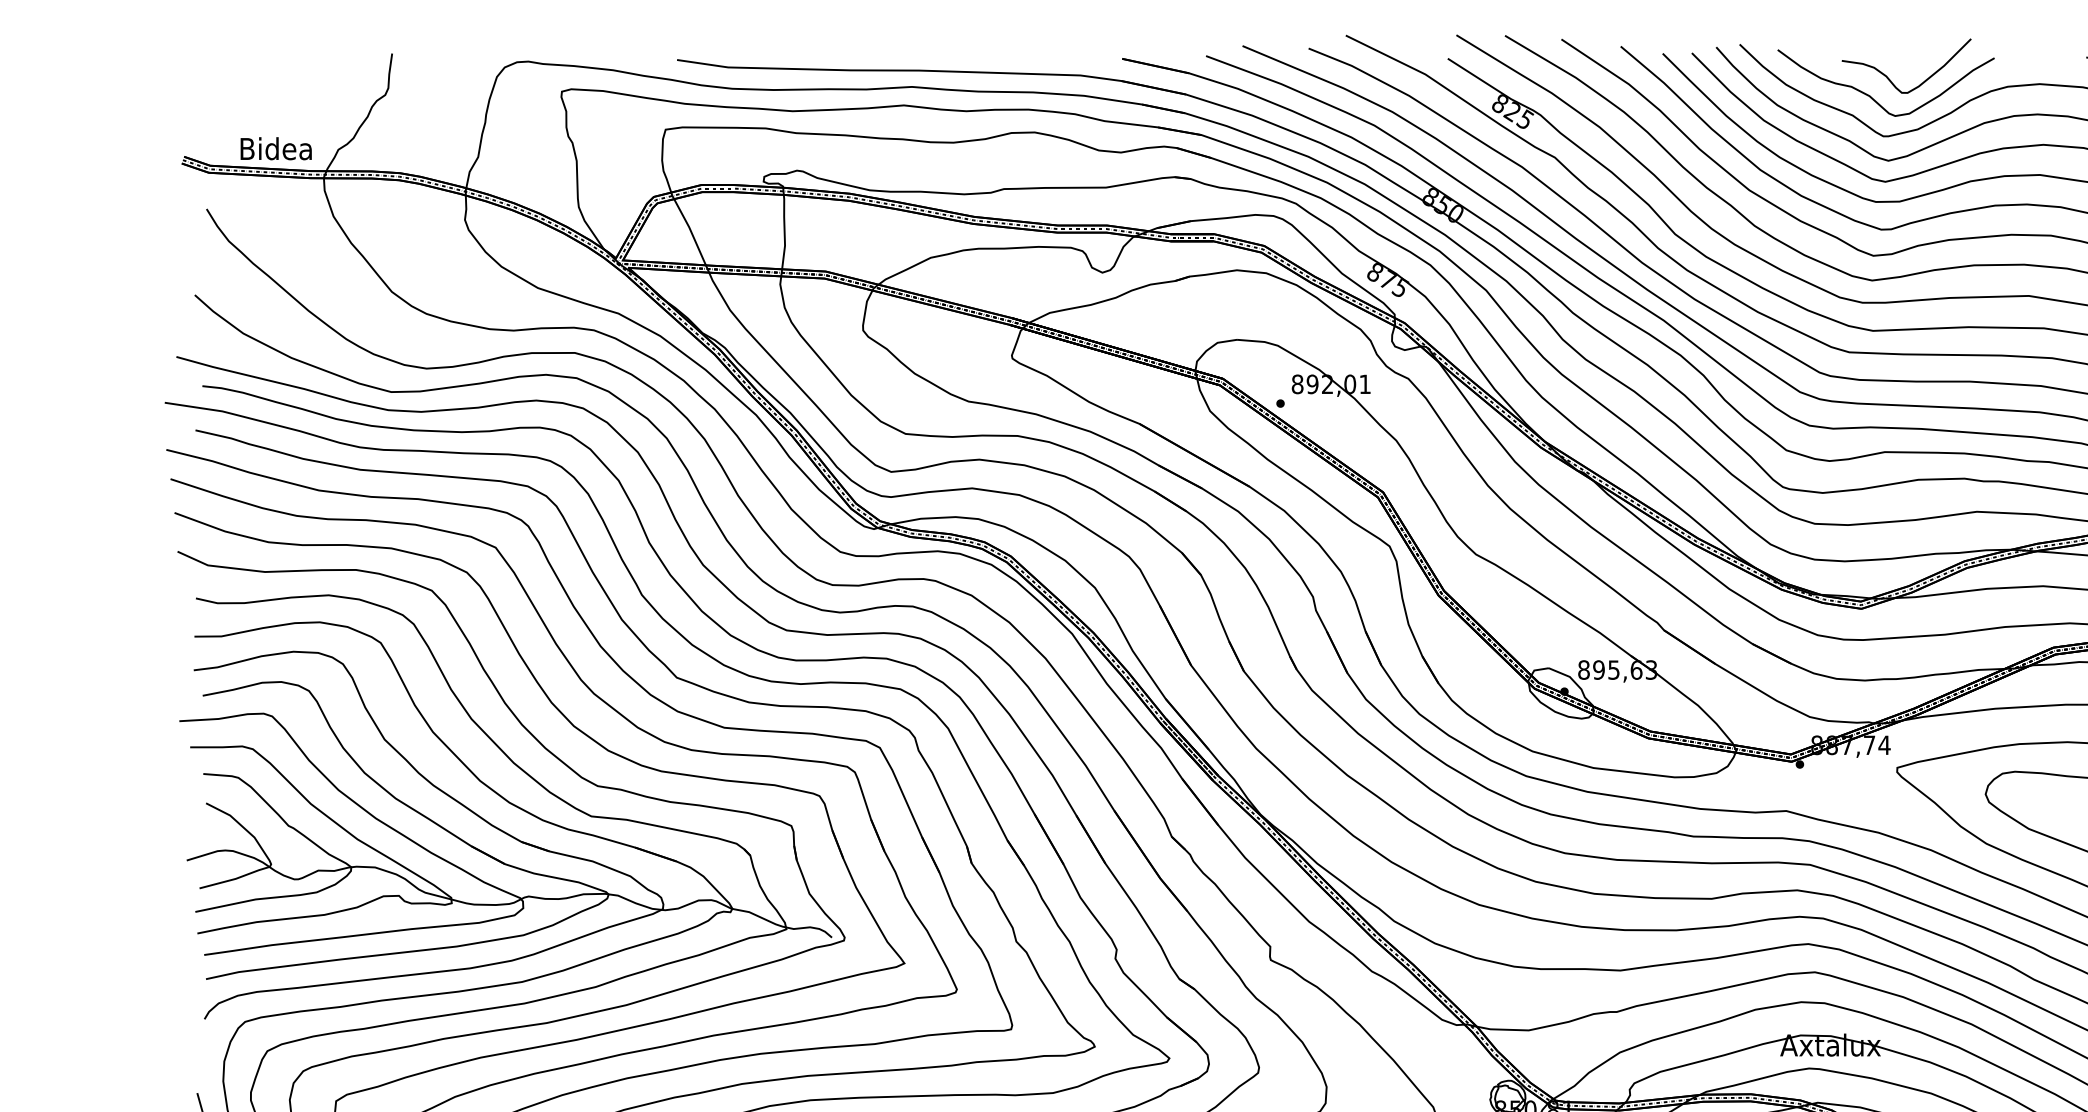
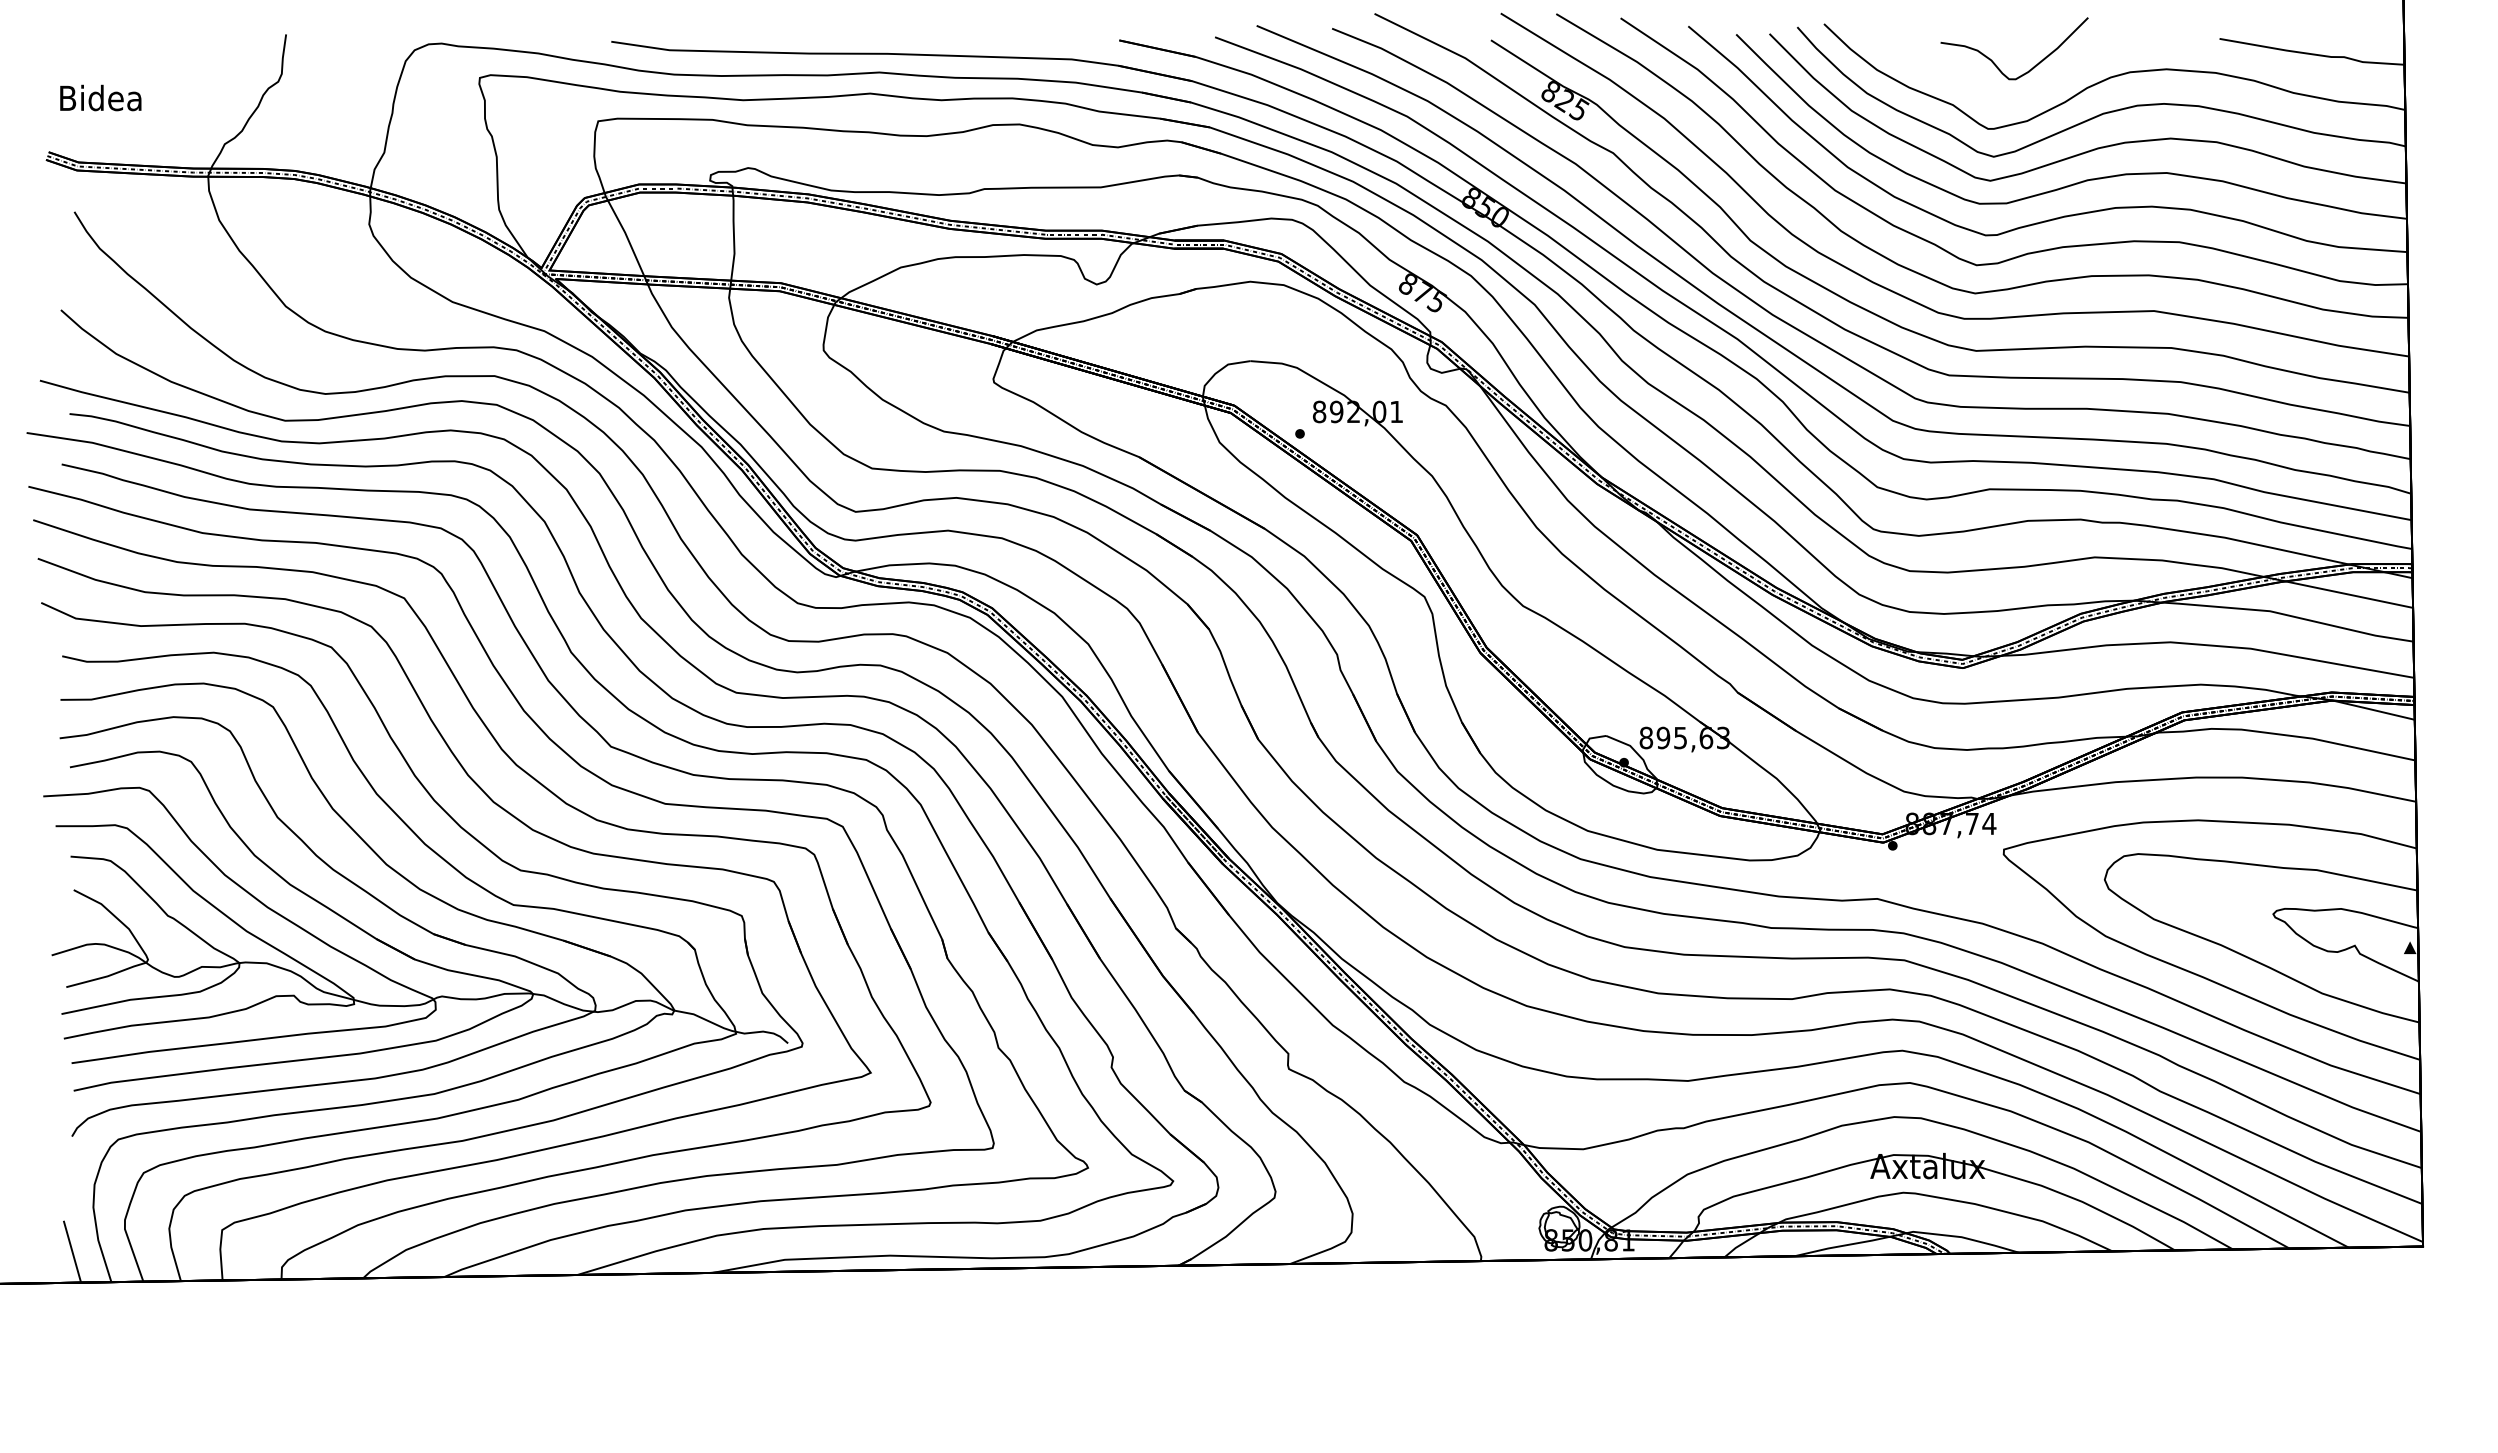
curve: (1871, 96) -> (1974, 83), removed
text: (275, 148) -> (100, 97), moved

